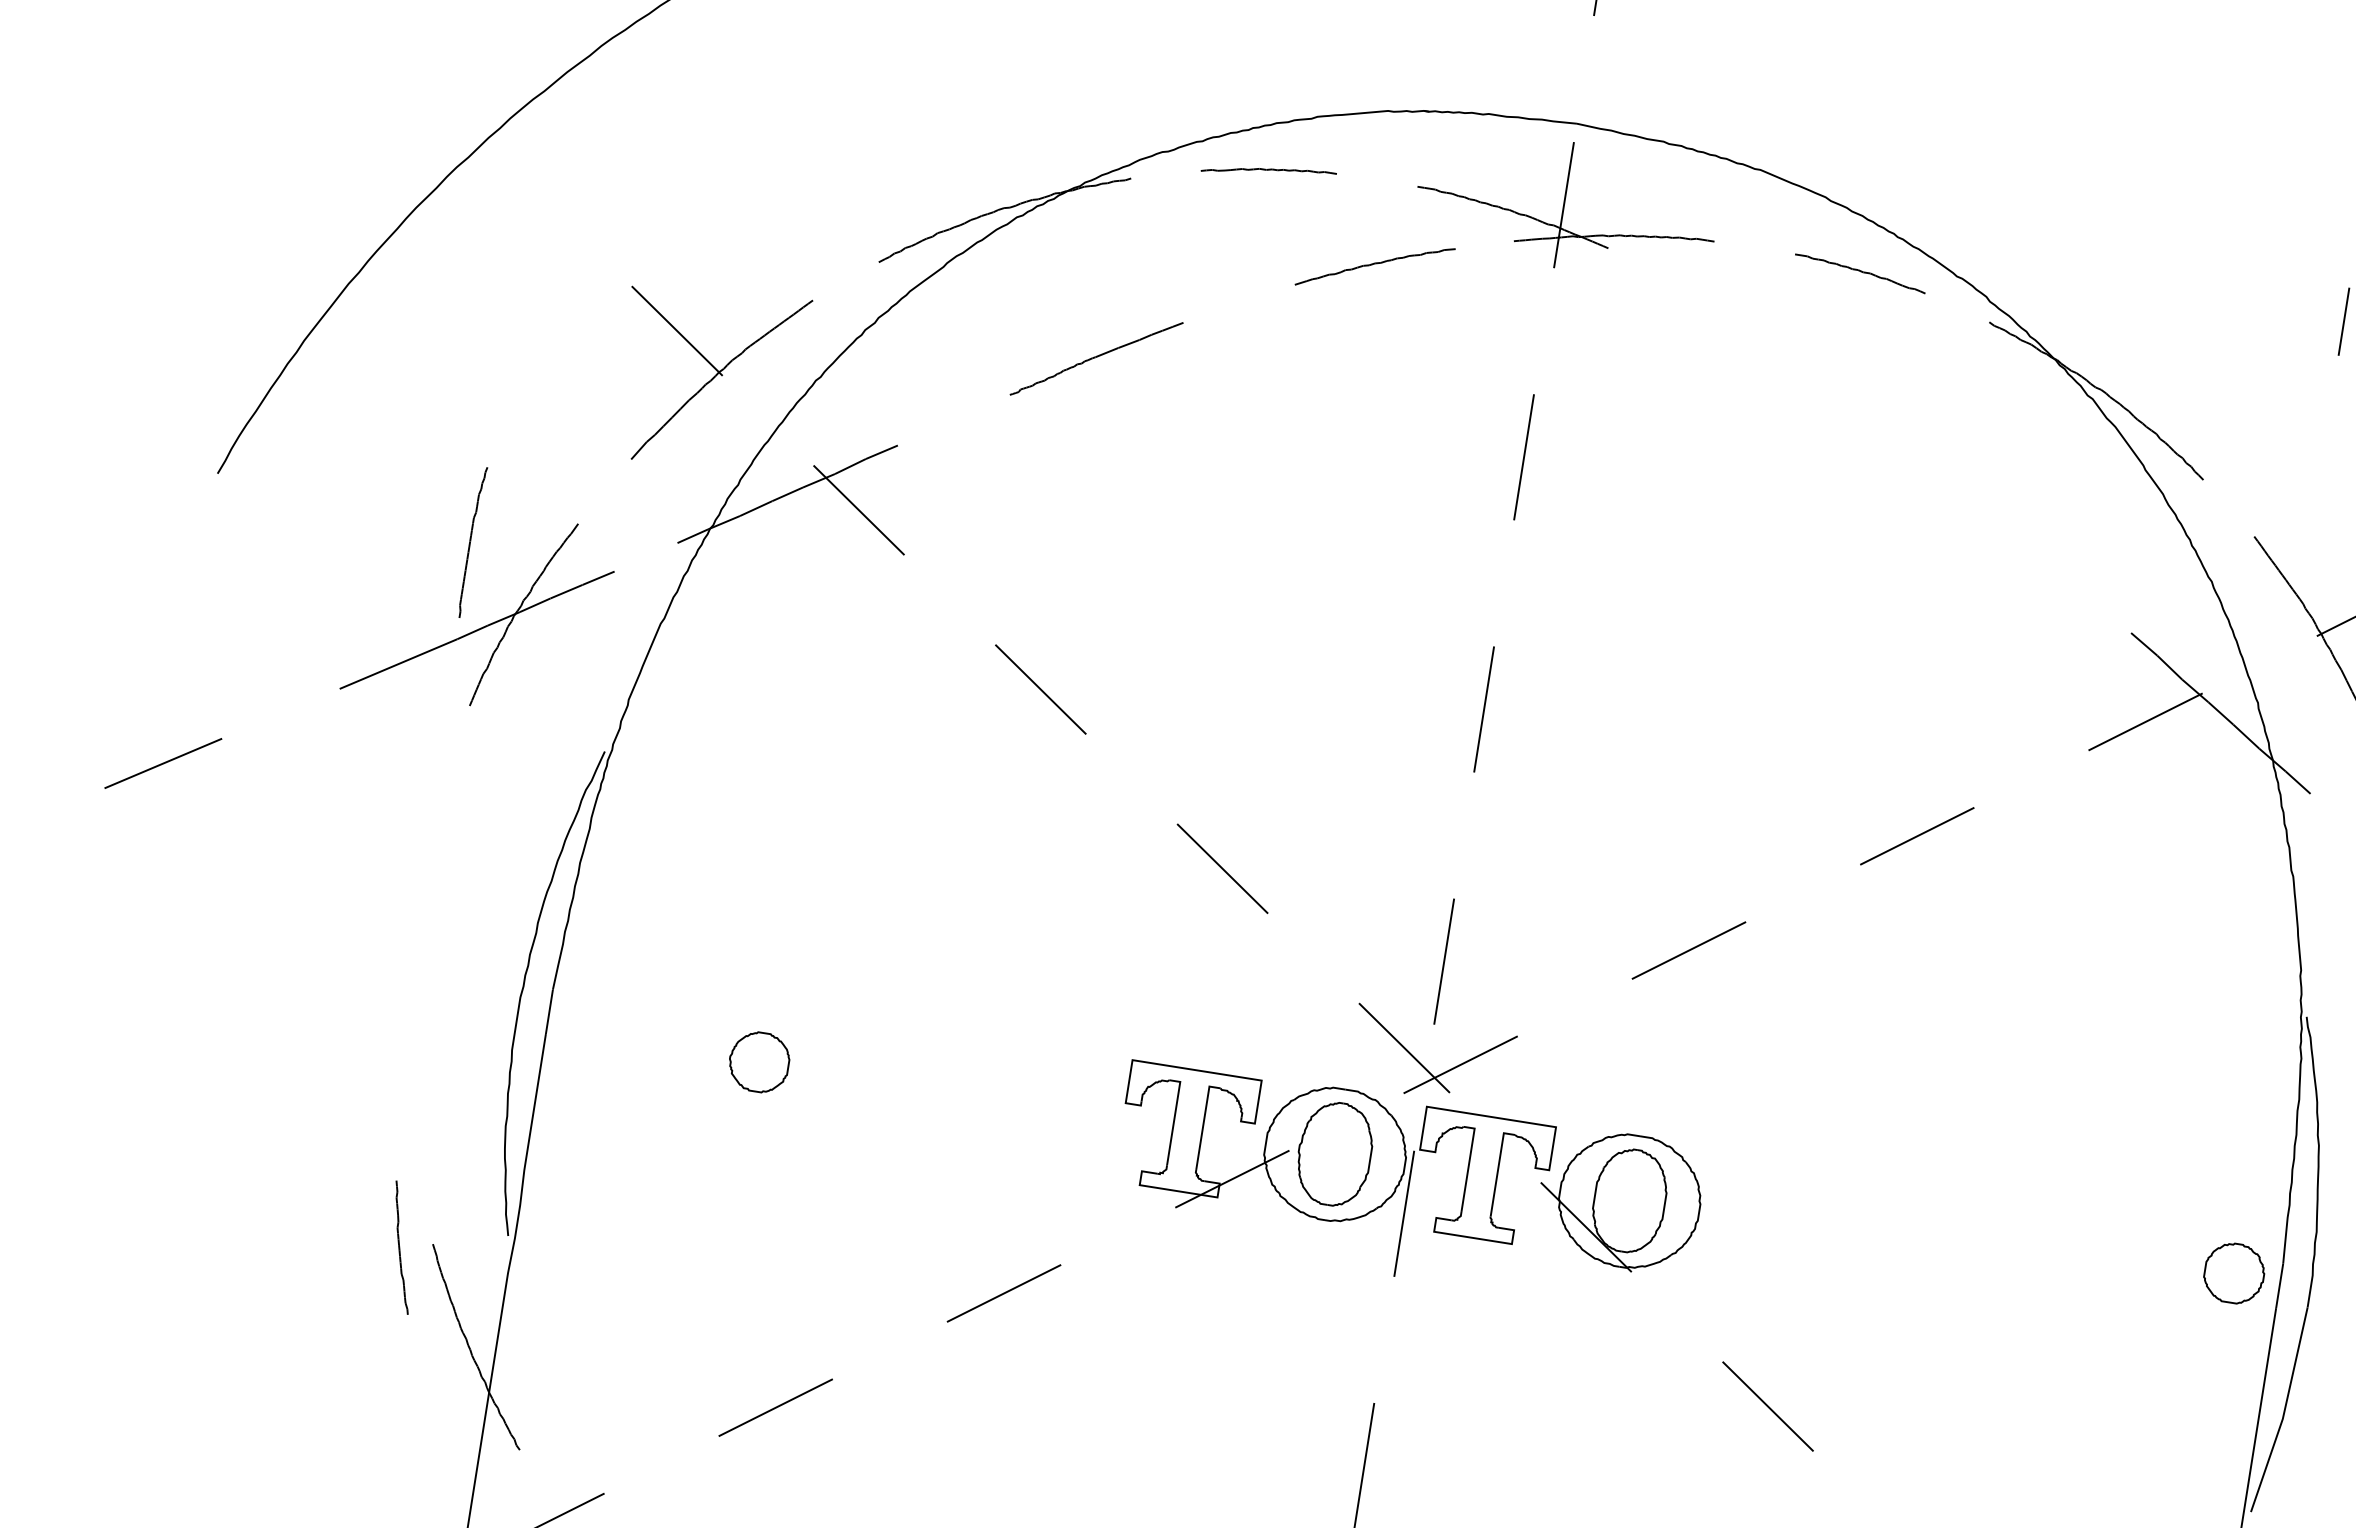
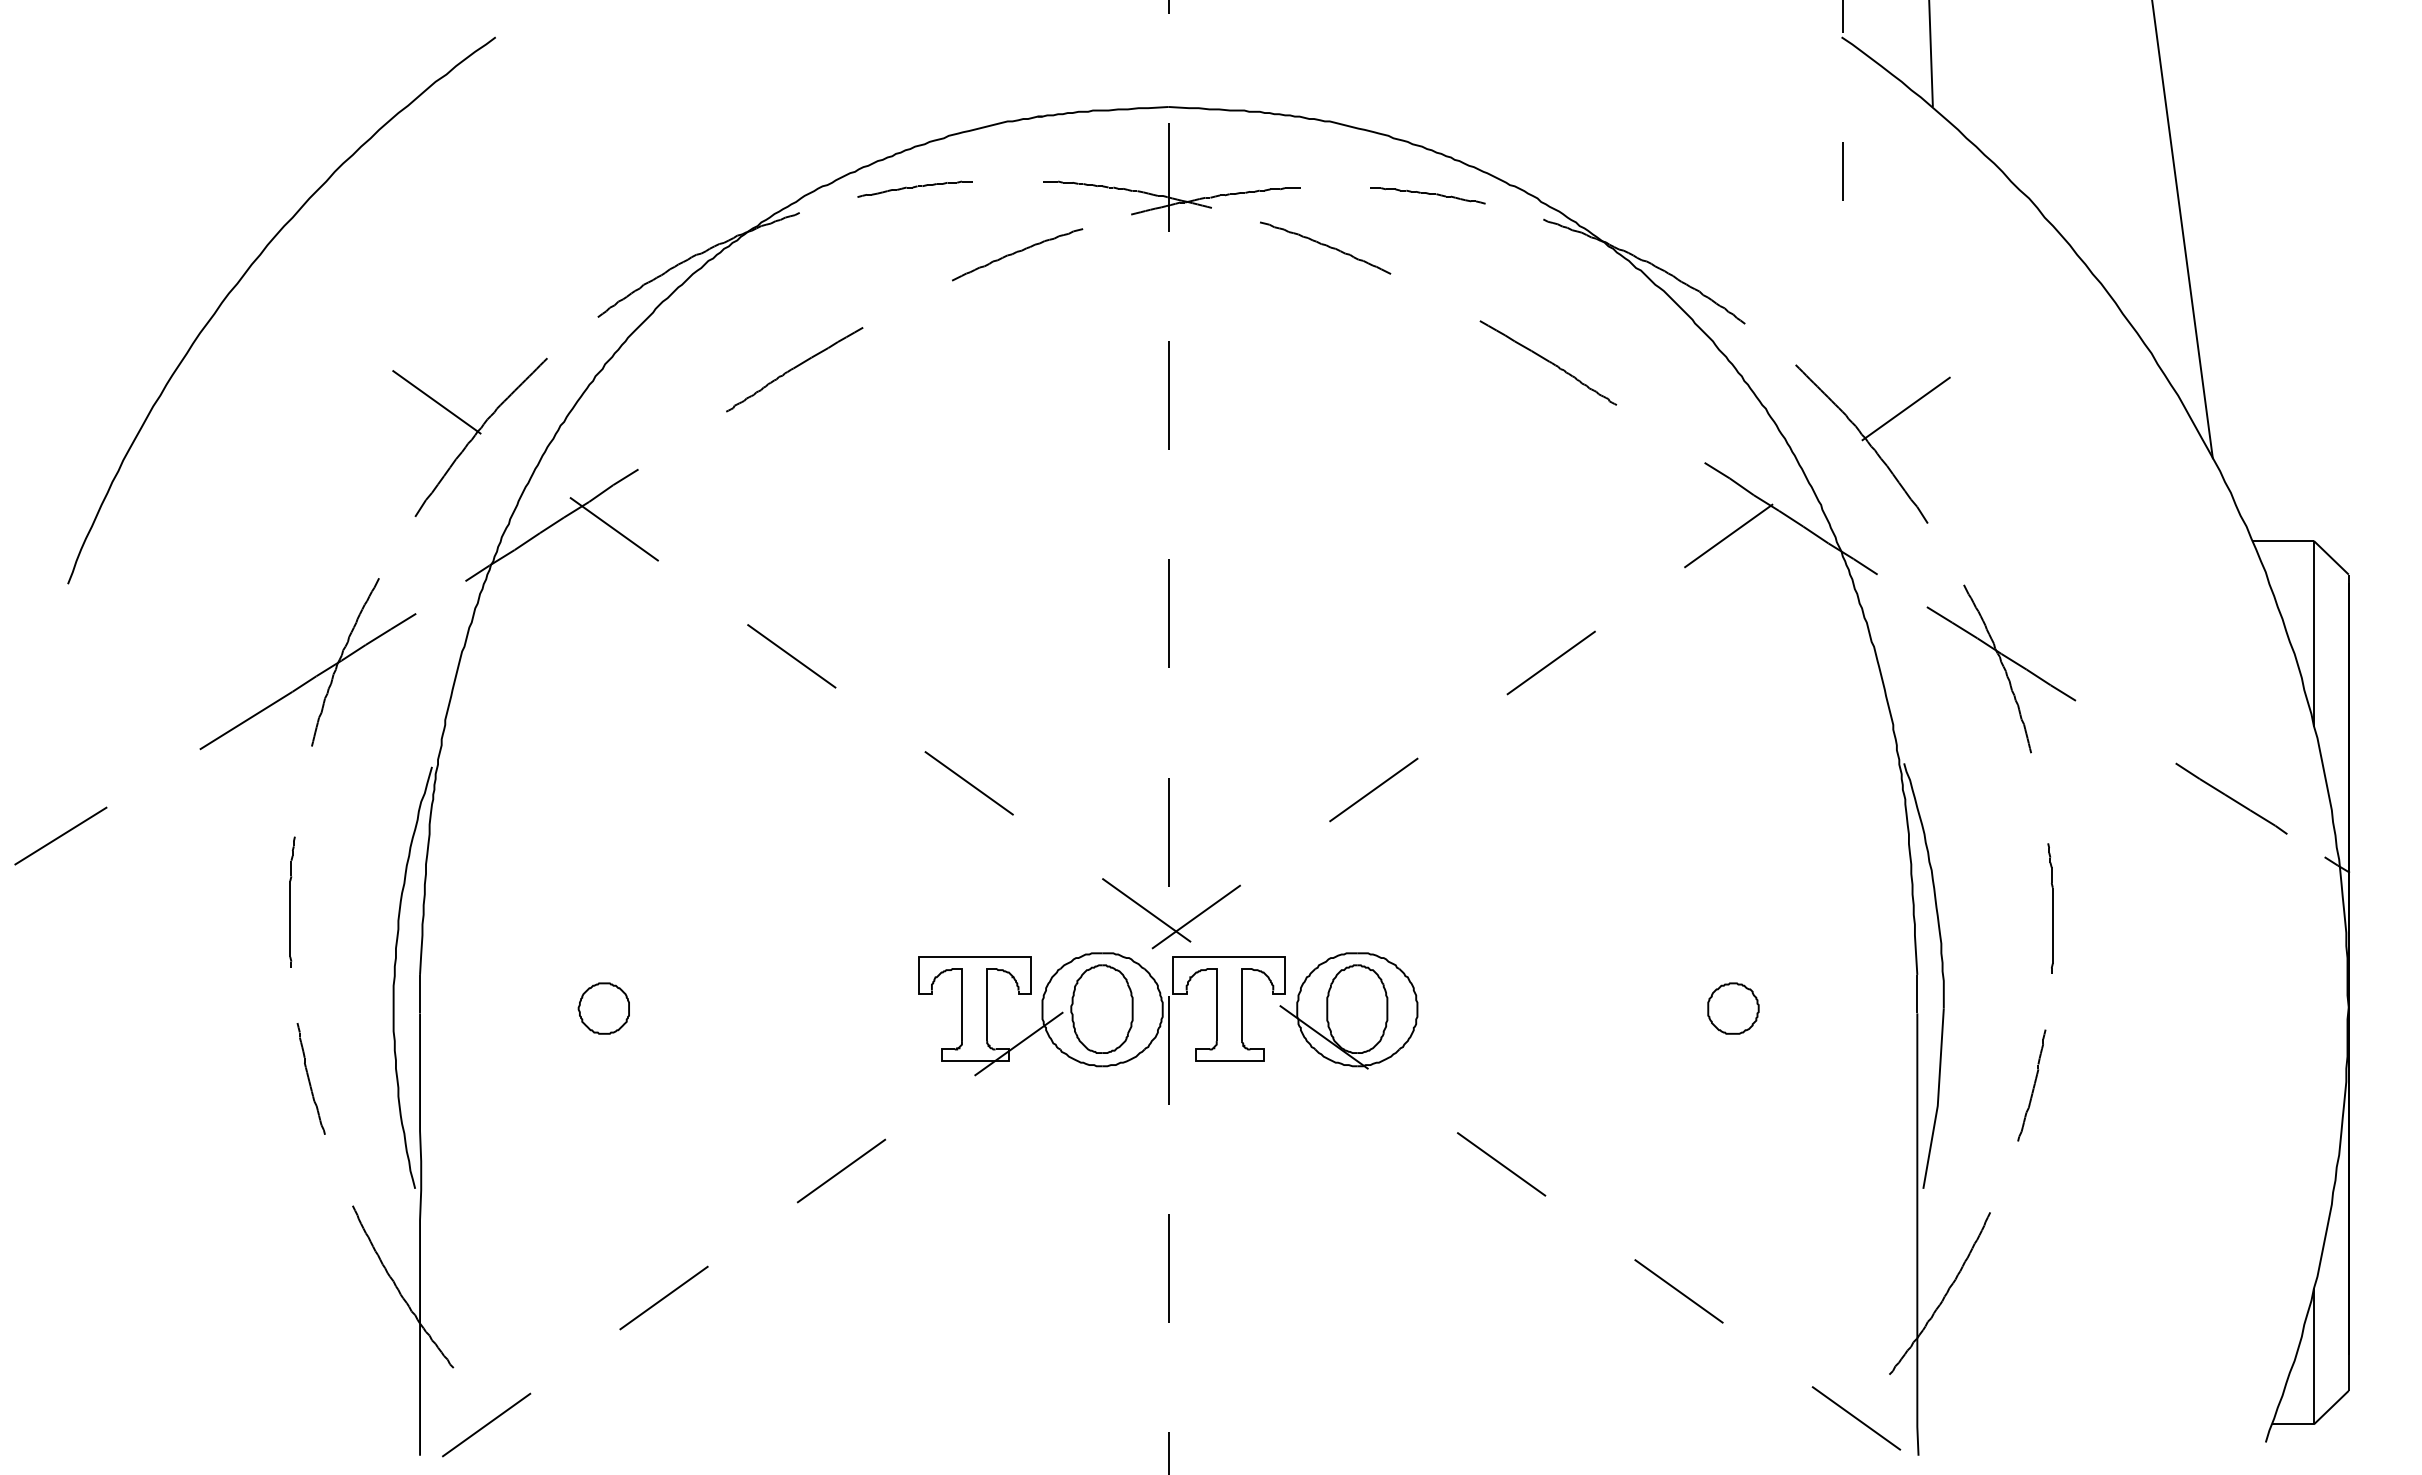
part: (1732, 314) -> (1325, 247), added
part: (1969, 488) -> (1548, 362), added
part: (472, 541) -> (292, 901), moved
part: (401, 1247) -> (310, 1078), moved
part: (2234, 1273) -> (1733, 1008), moved

